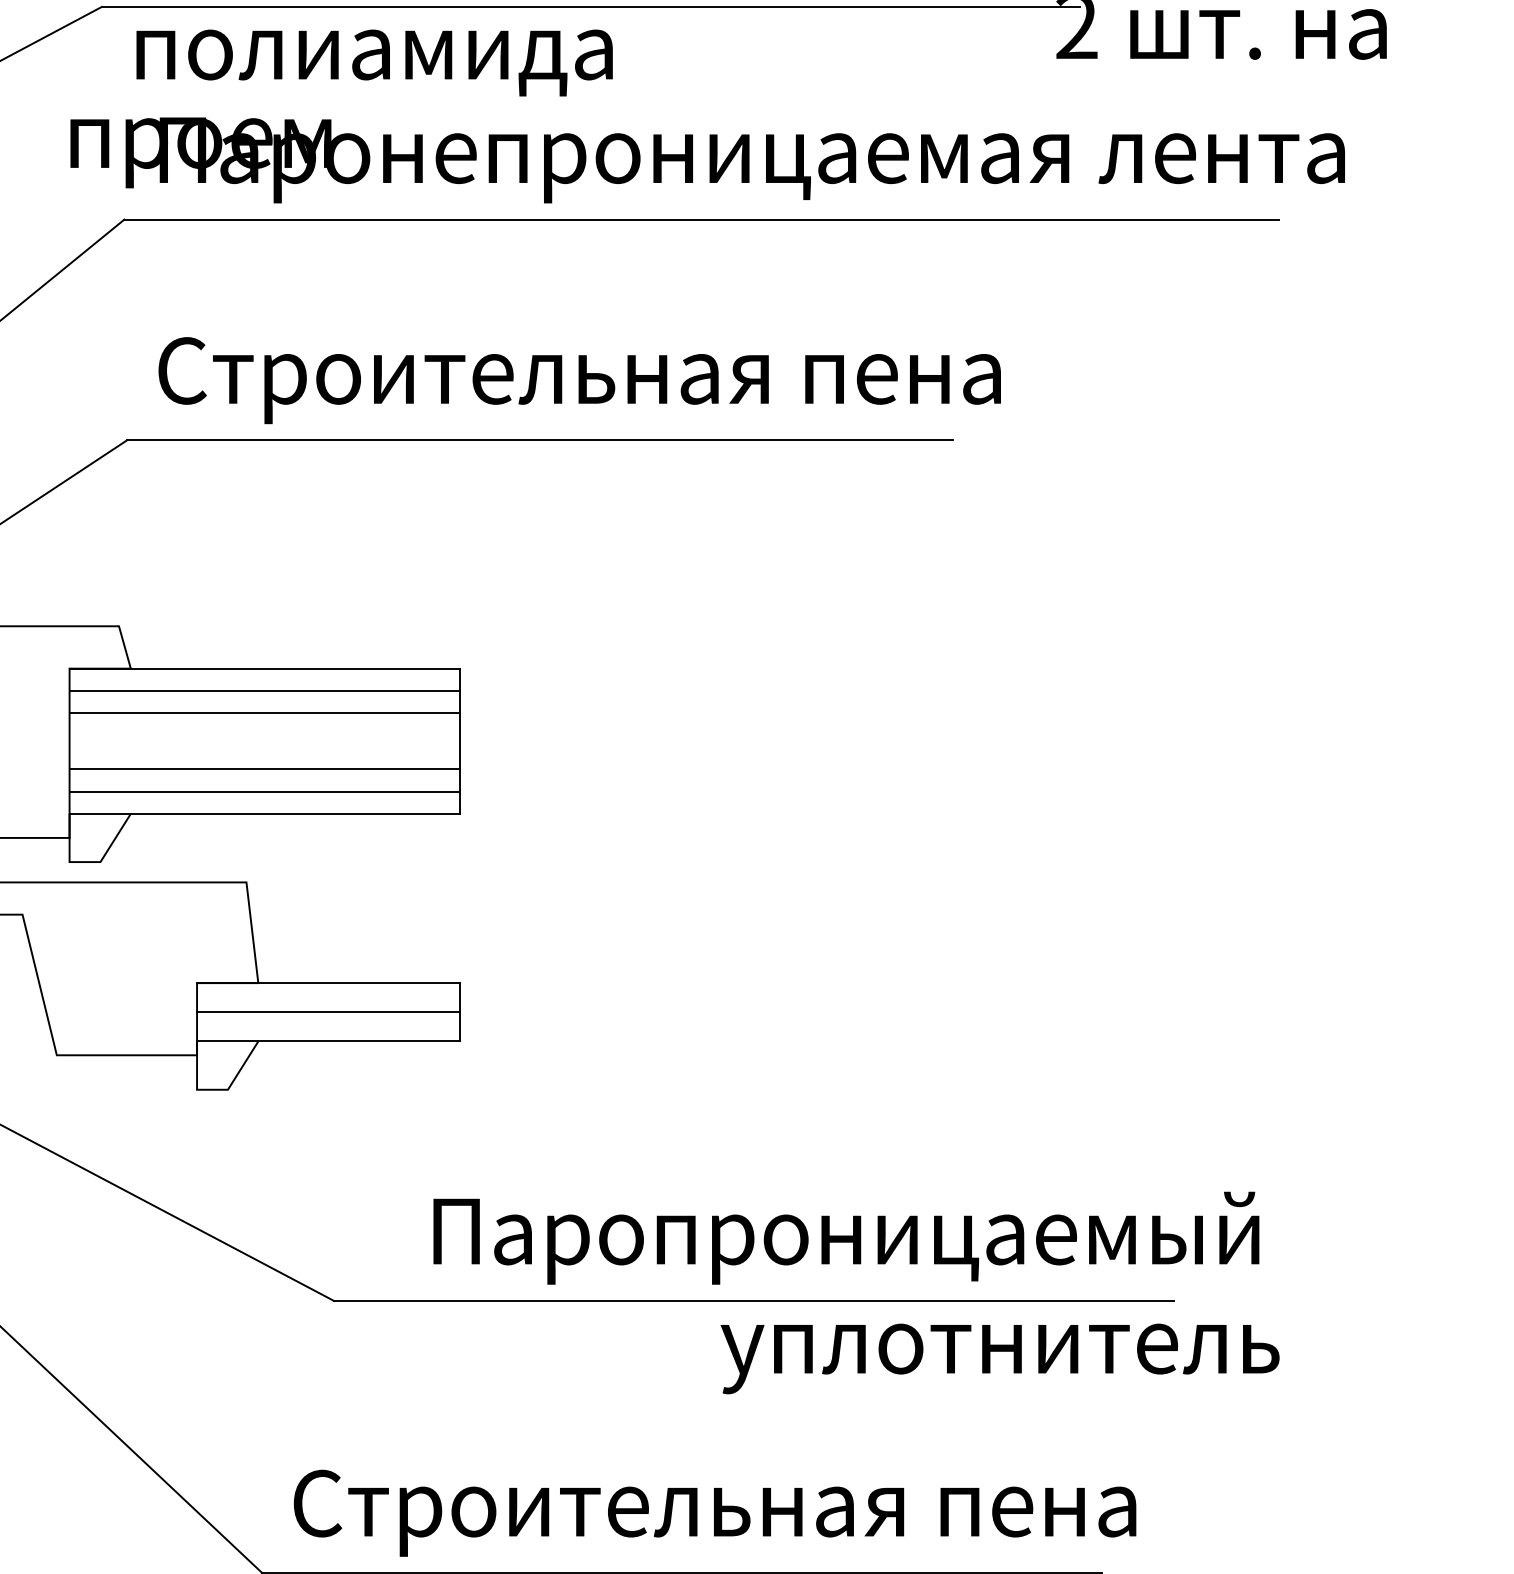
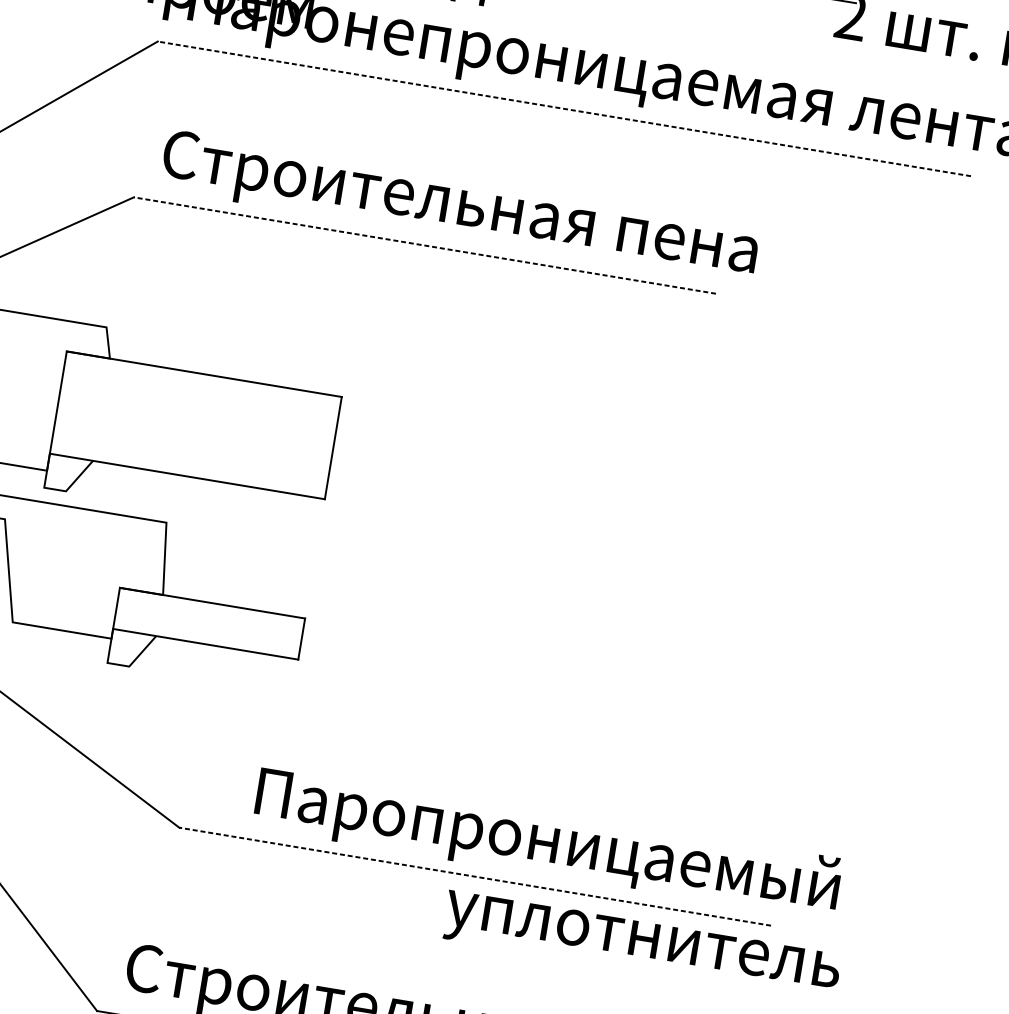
line: (701, 219) -> (564, 108), solid -> dashed
line: (539, 440) -> (424, 245), solid -> dashed
line: (264, 690) -> (201, 389), removed
line: (264, 713) -> (198, 405), removed
line: (264, 769) -> (192, 445), removed
line: (264, 791) -> (189, 460), removed
line: (328, 1012) -> (209, 623), removed
line: (754, 1300) -> (475, 876), solid -> dashed

